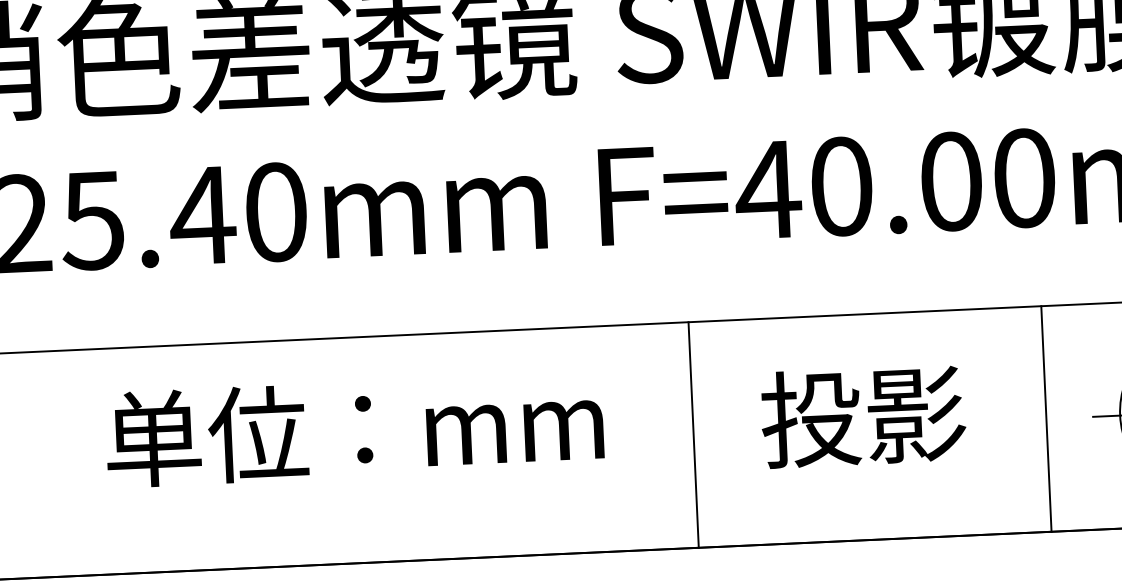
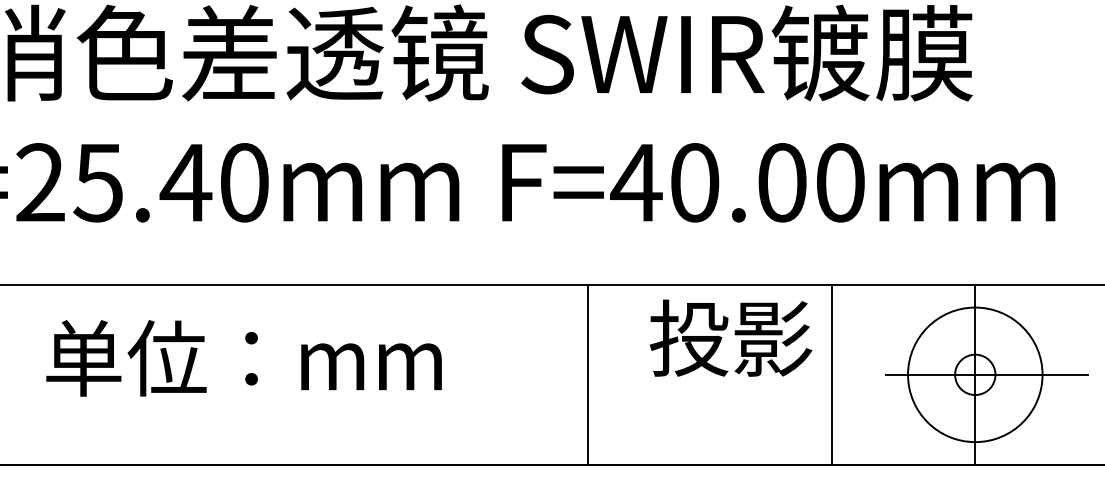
text: (862, 415) -> (730, 337), moved
line: (1046, 418) -> (832, 374), moved
text: (353, 429) -> (243, 358), moved
line: (693, 434) -> (588, 374), moved

